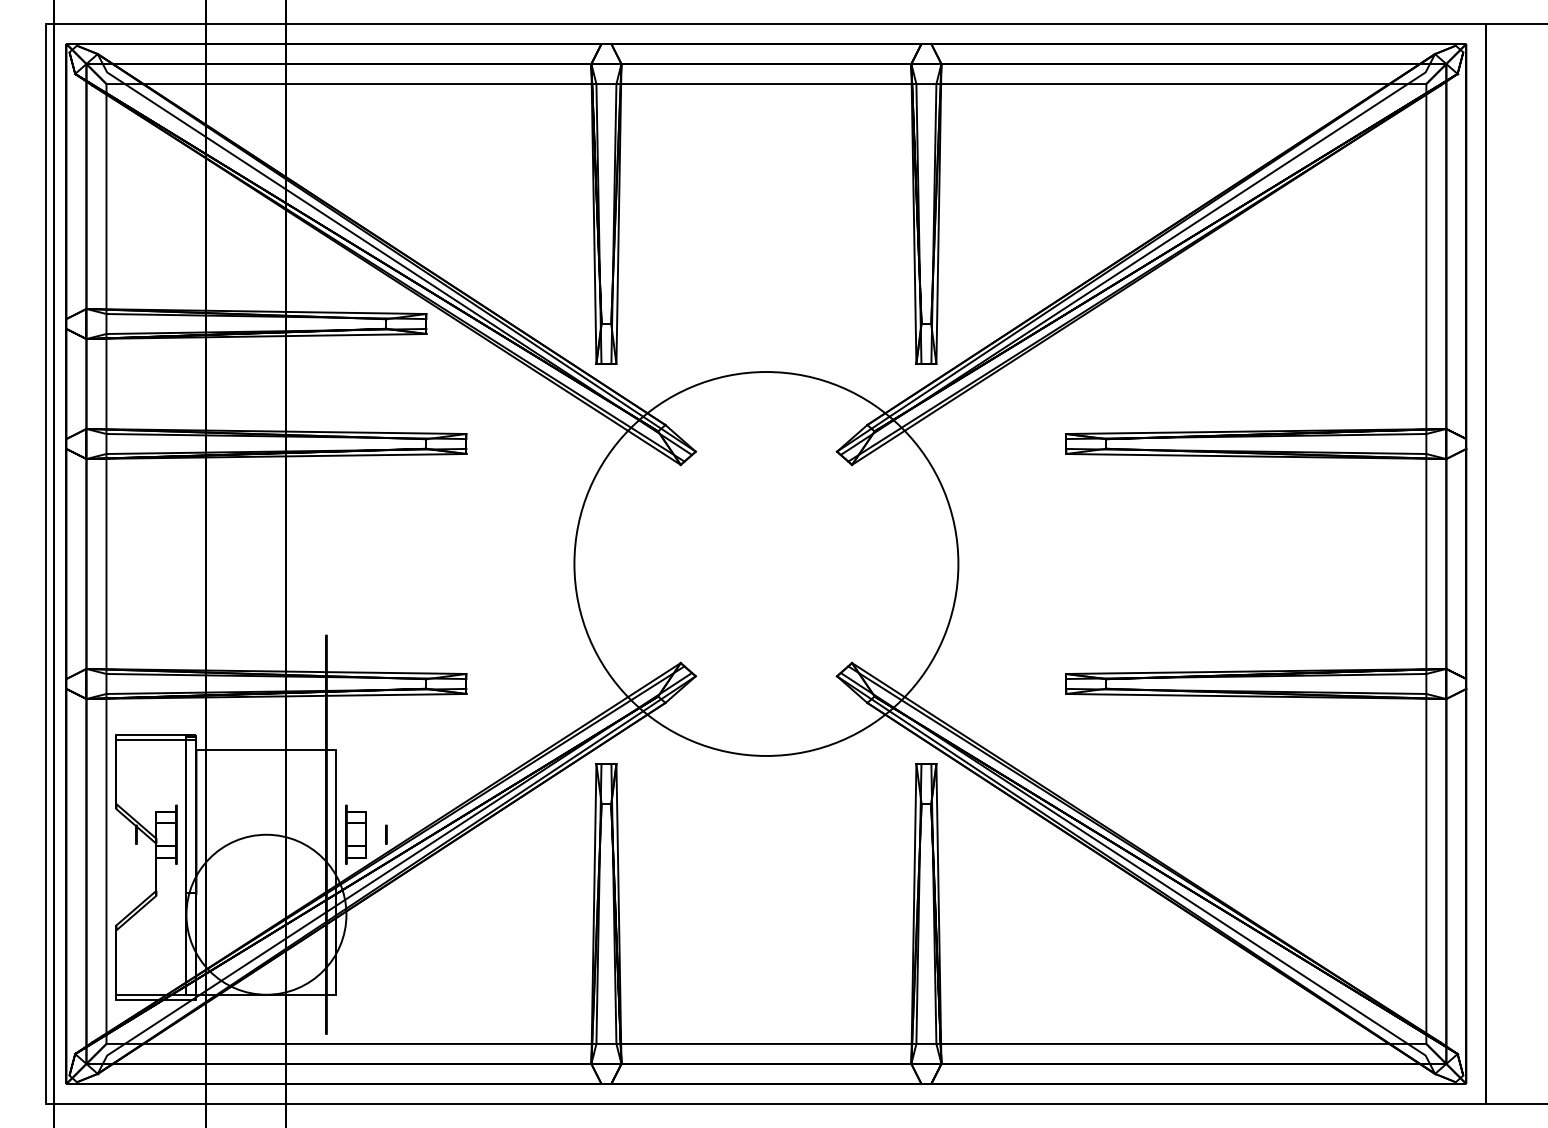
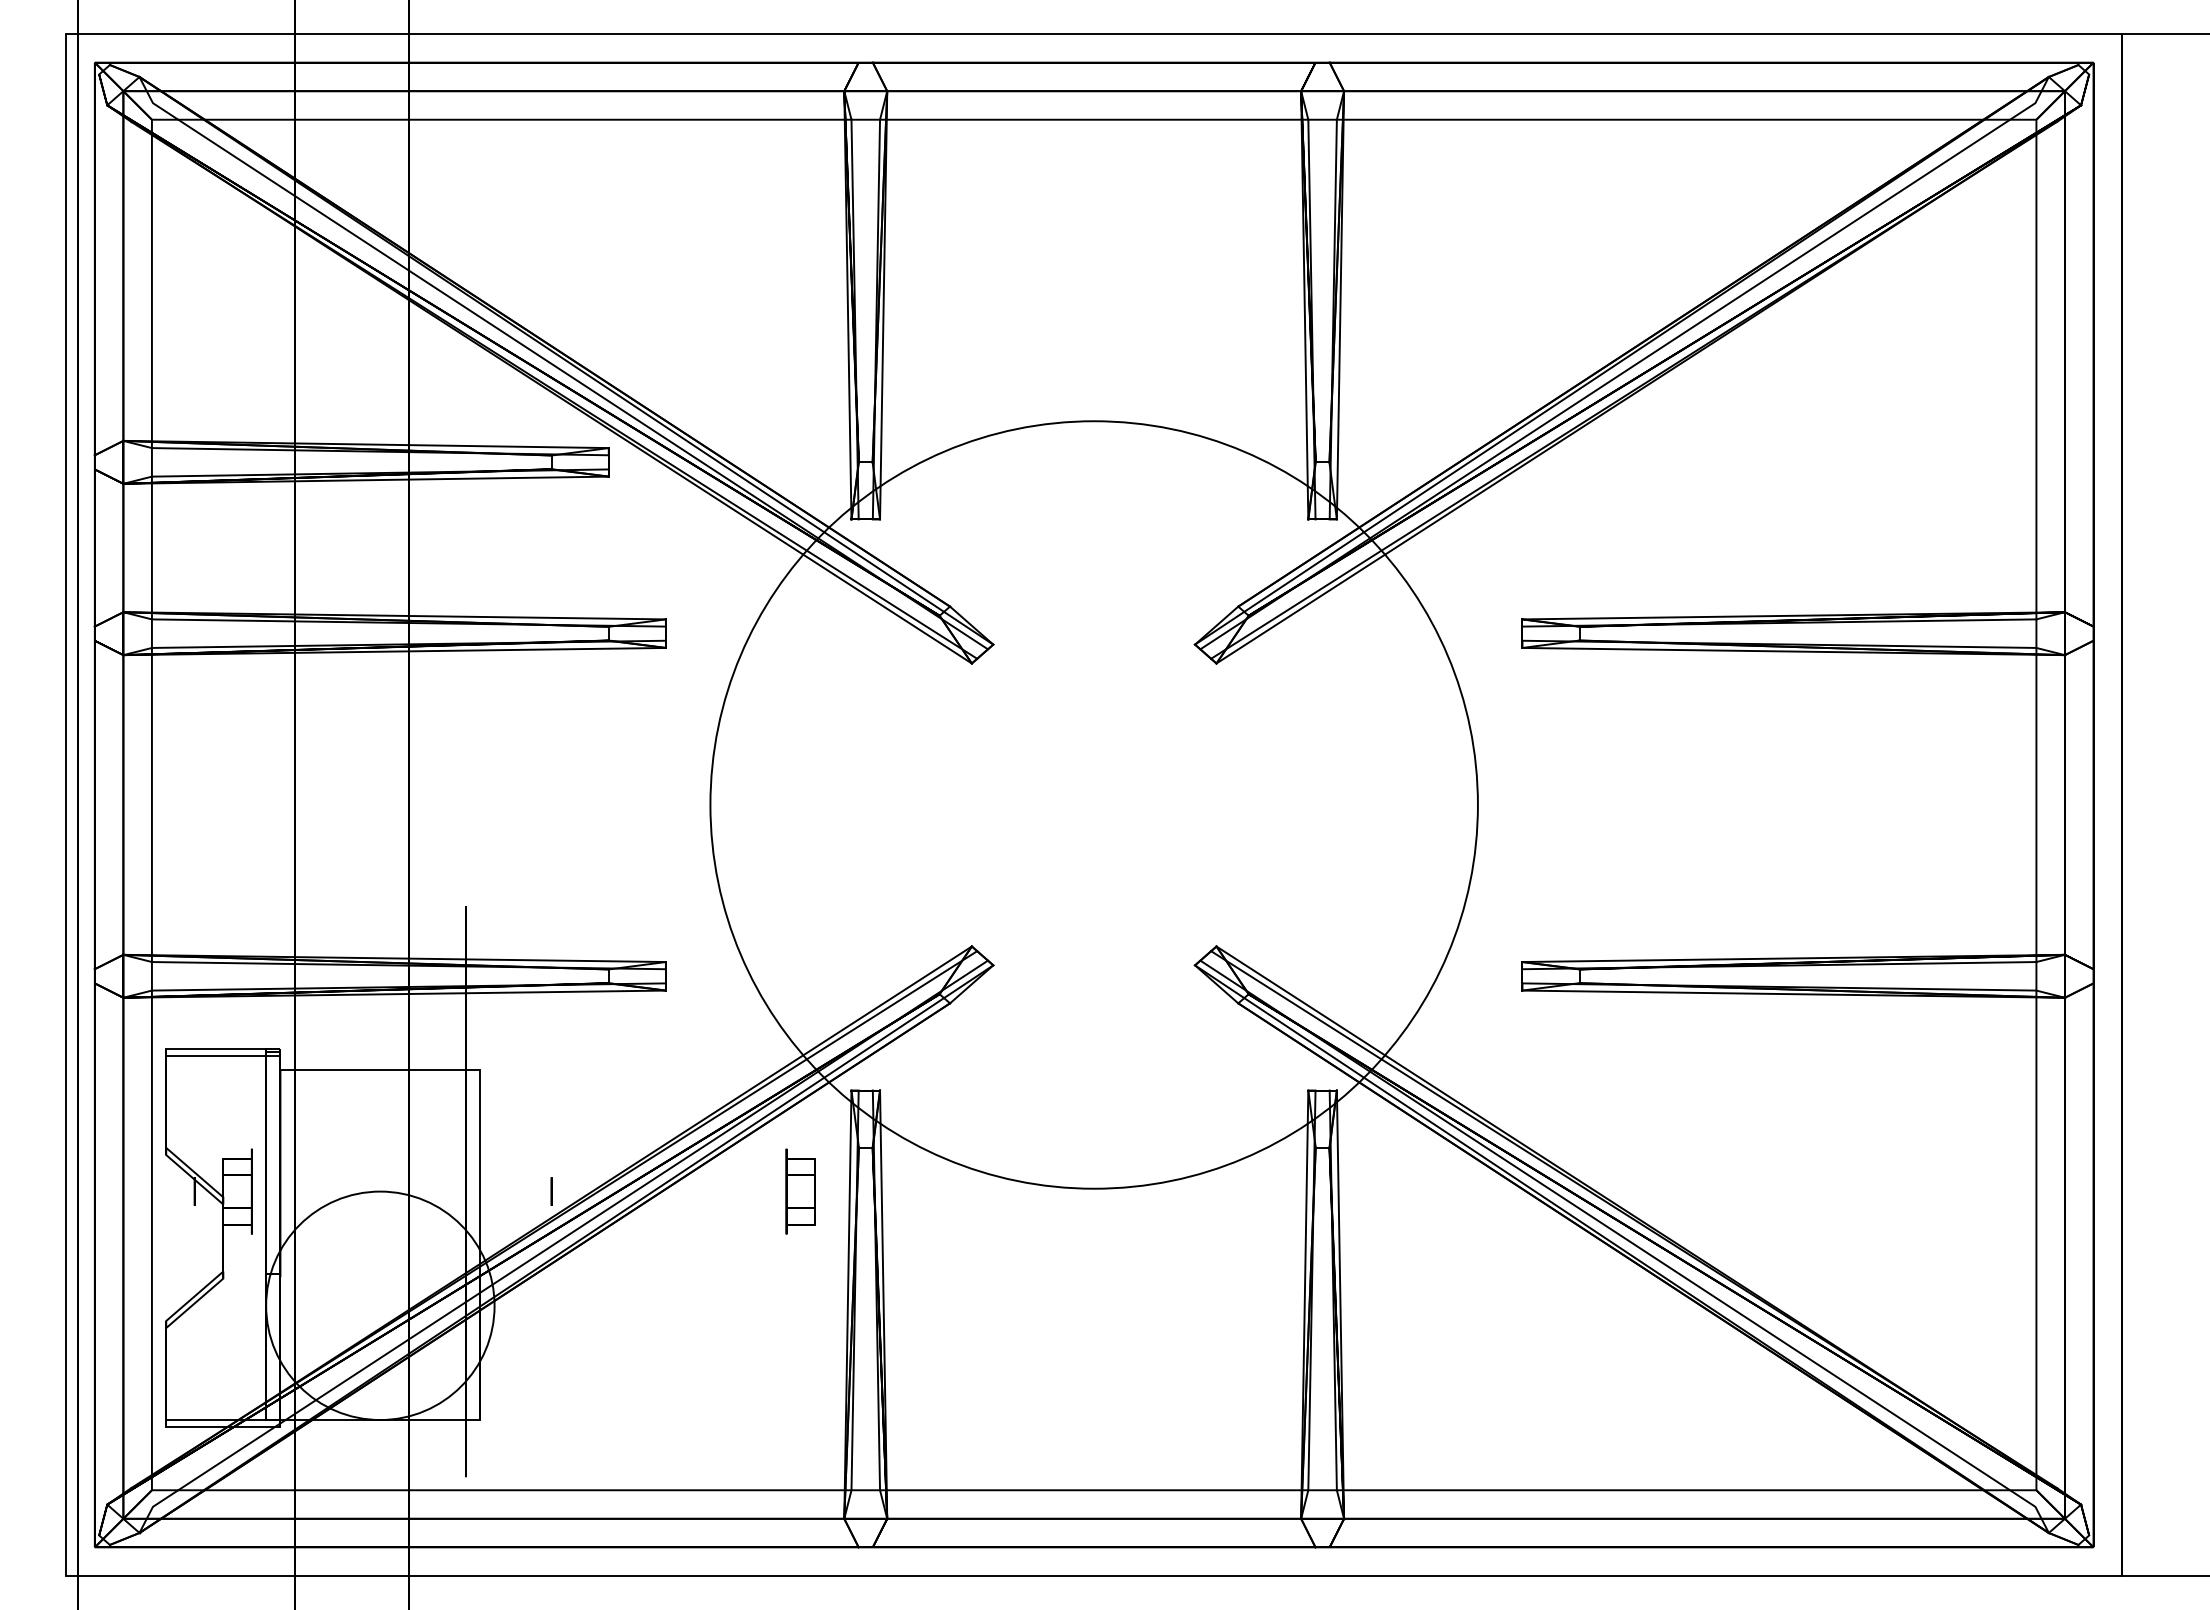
circle: (766, 563) -> (1094, 804), size x1.4
part: (356, 834) -> (800, 1191), moved

